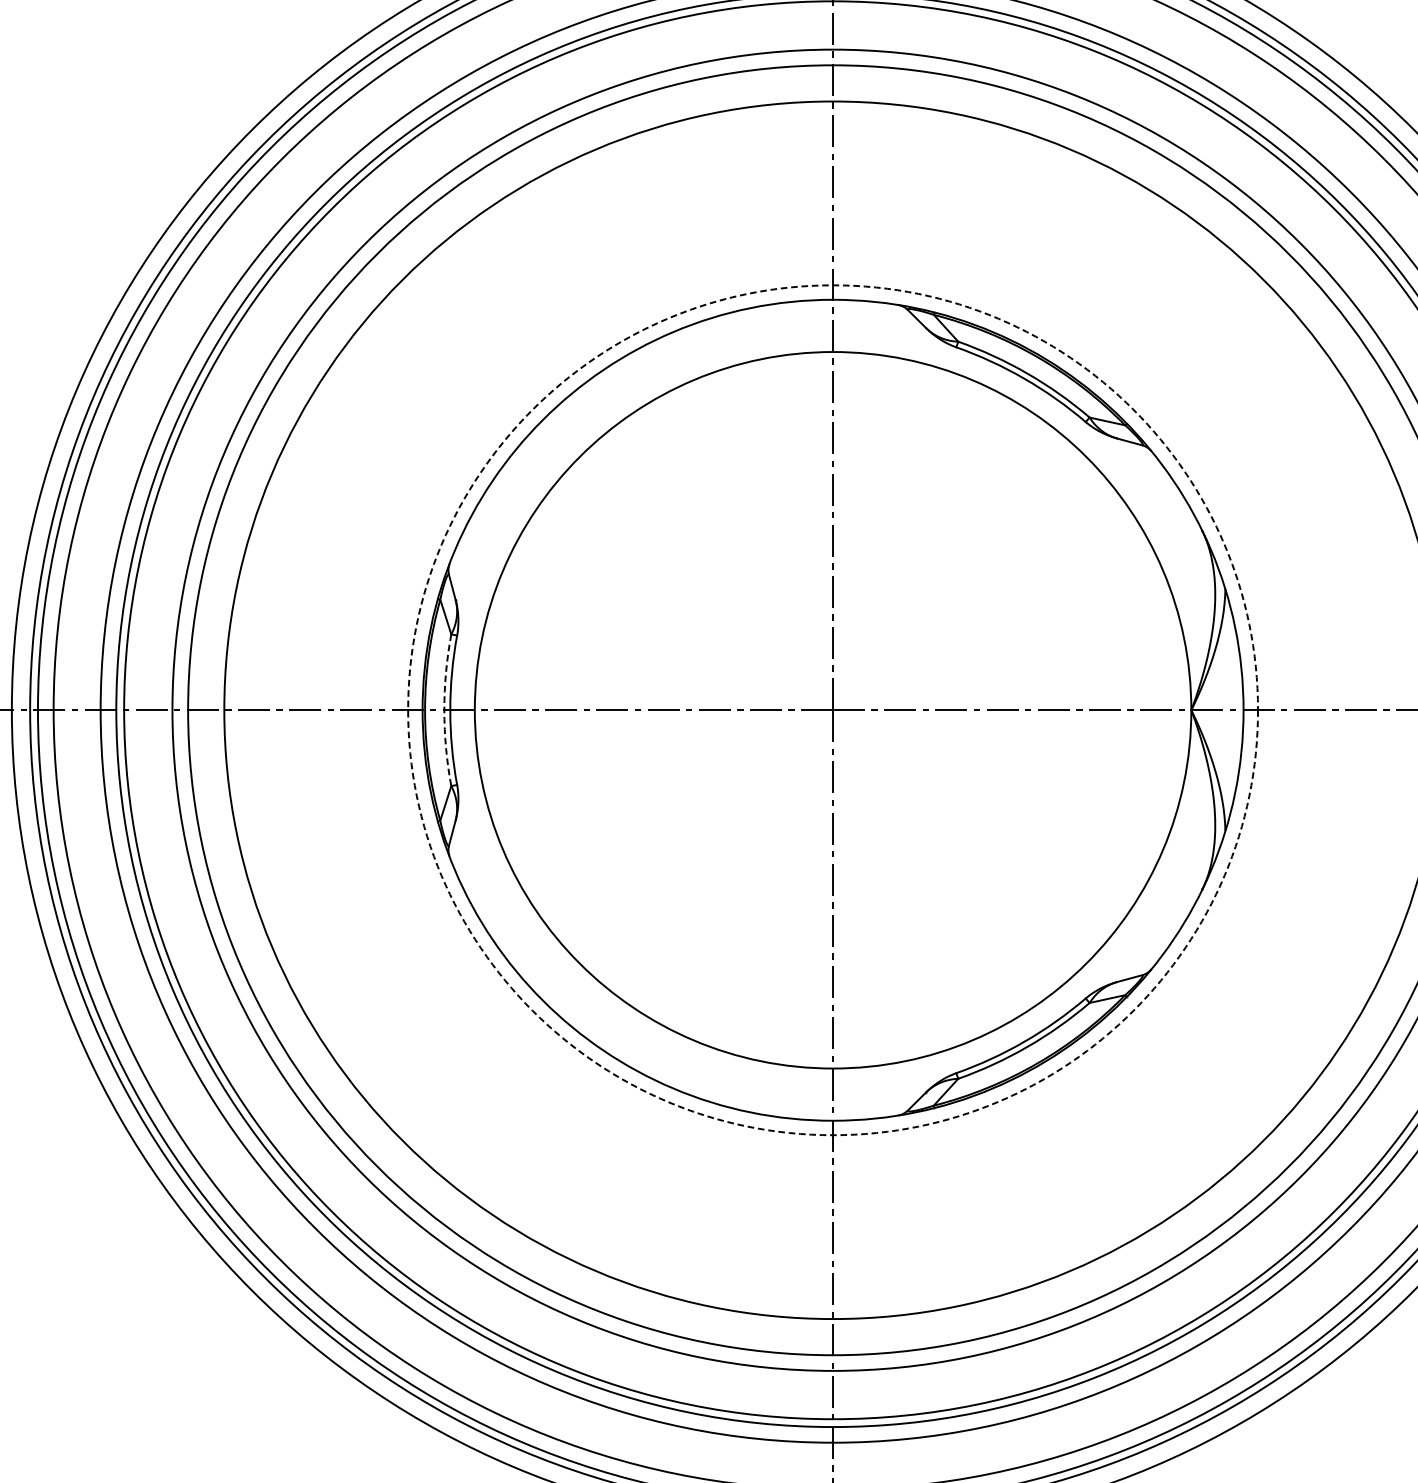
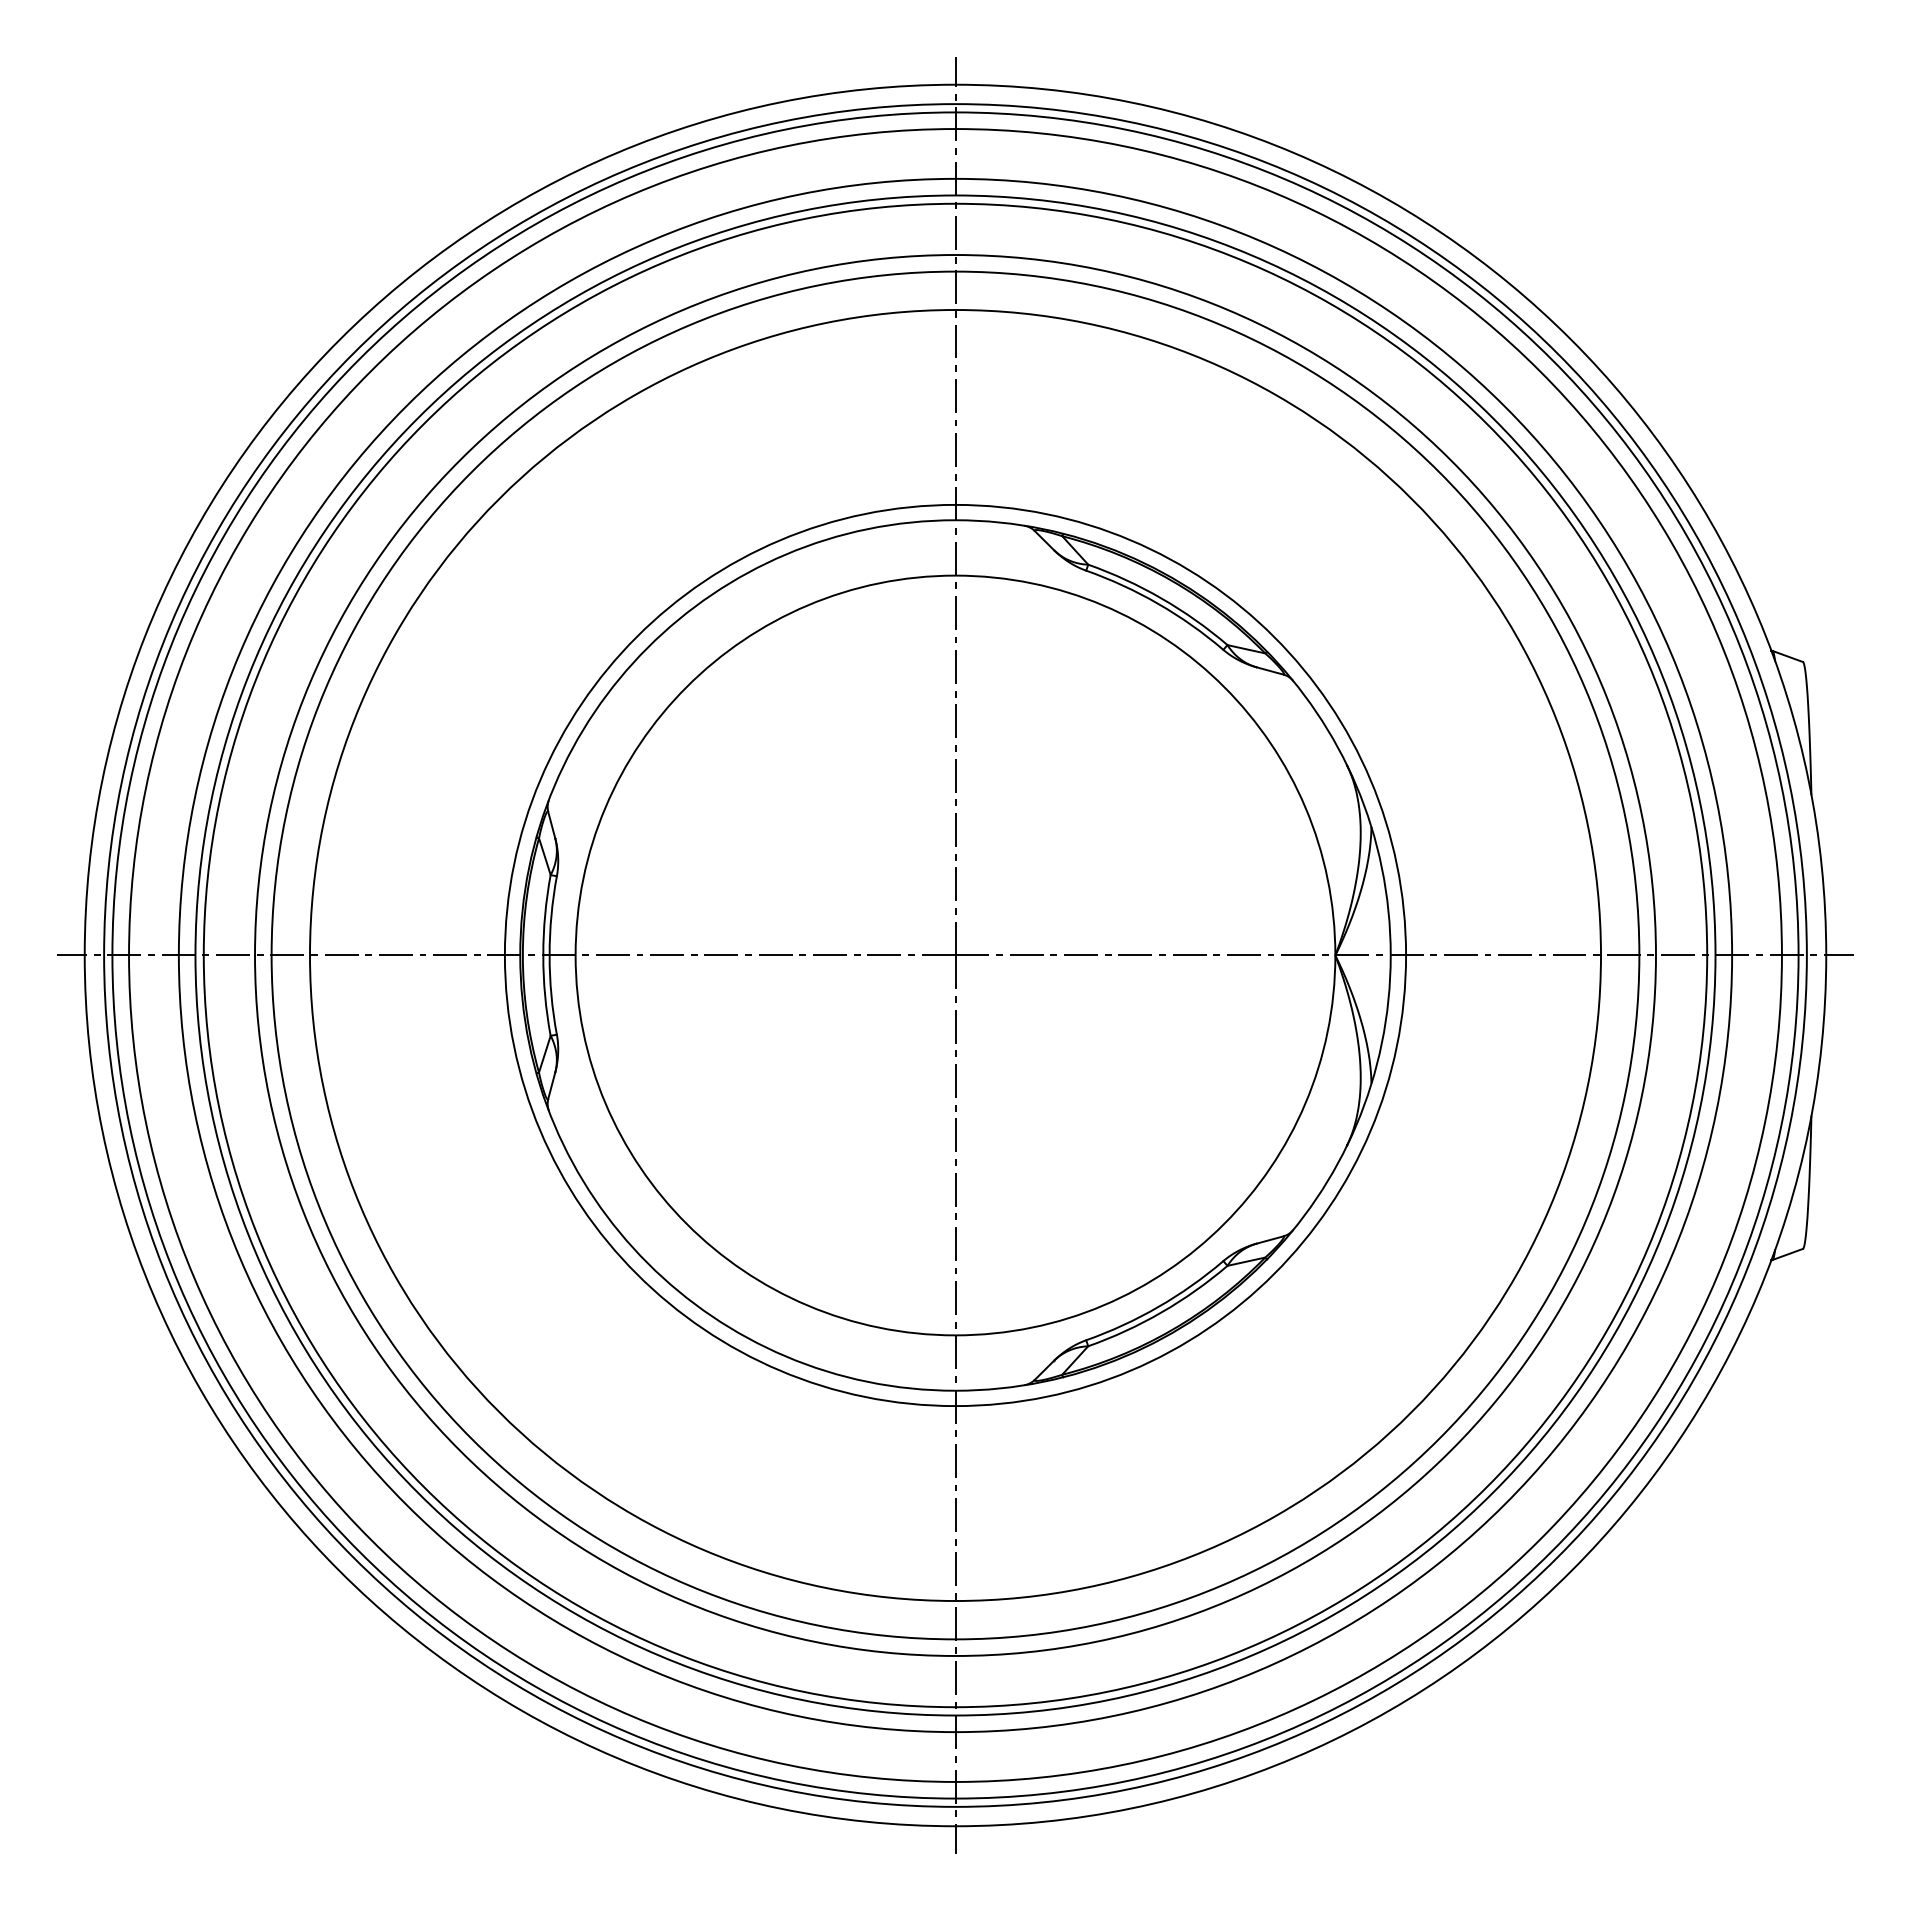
arc: (444, 710) -> (543, 955), dashed -> solid
circle: (833, 710) -> (955, 955), dashed -> solid

